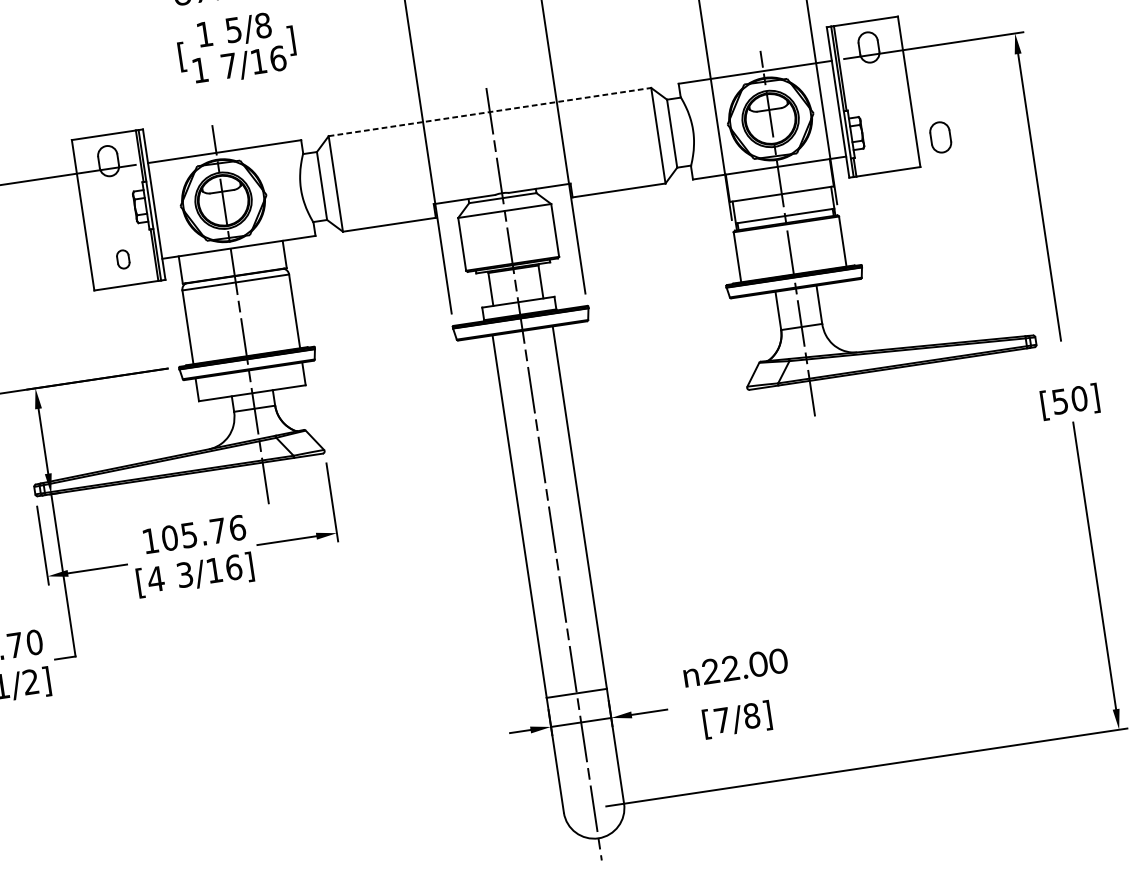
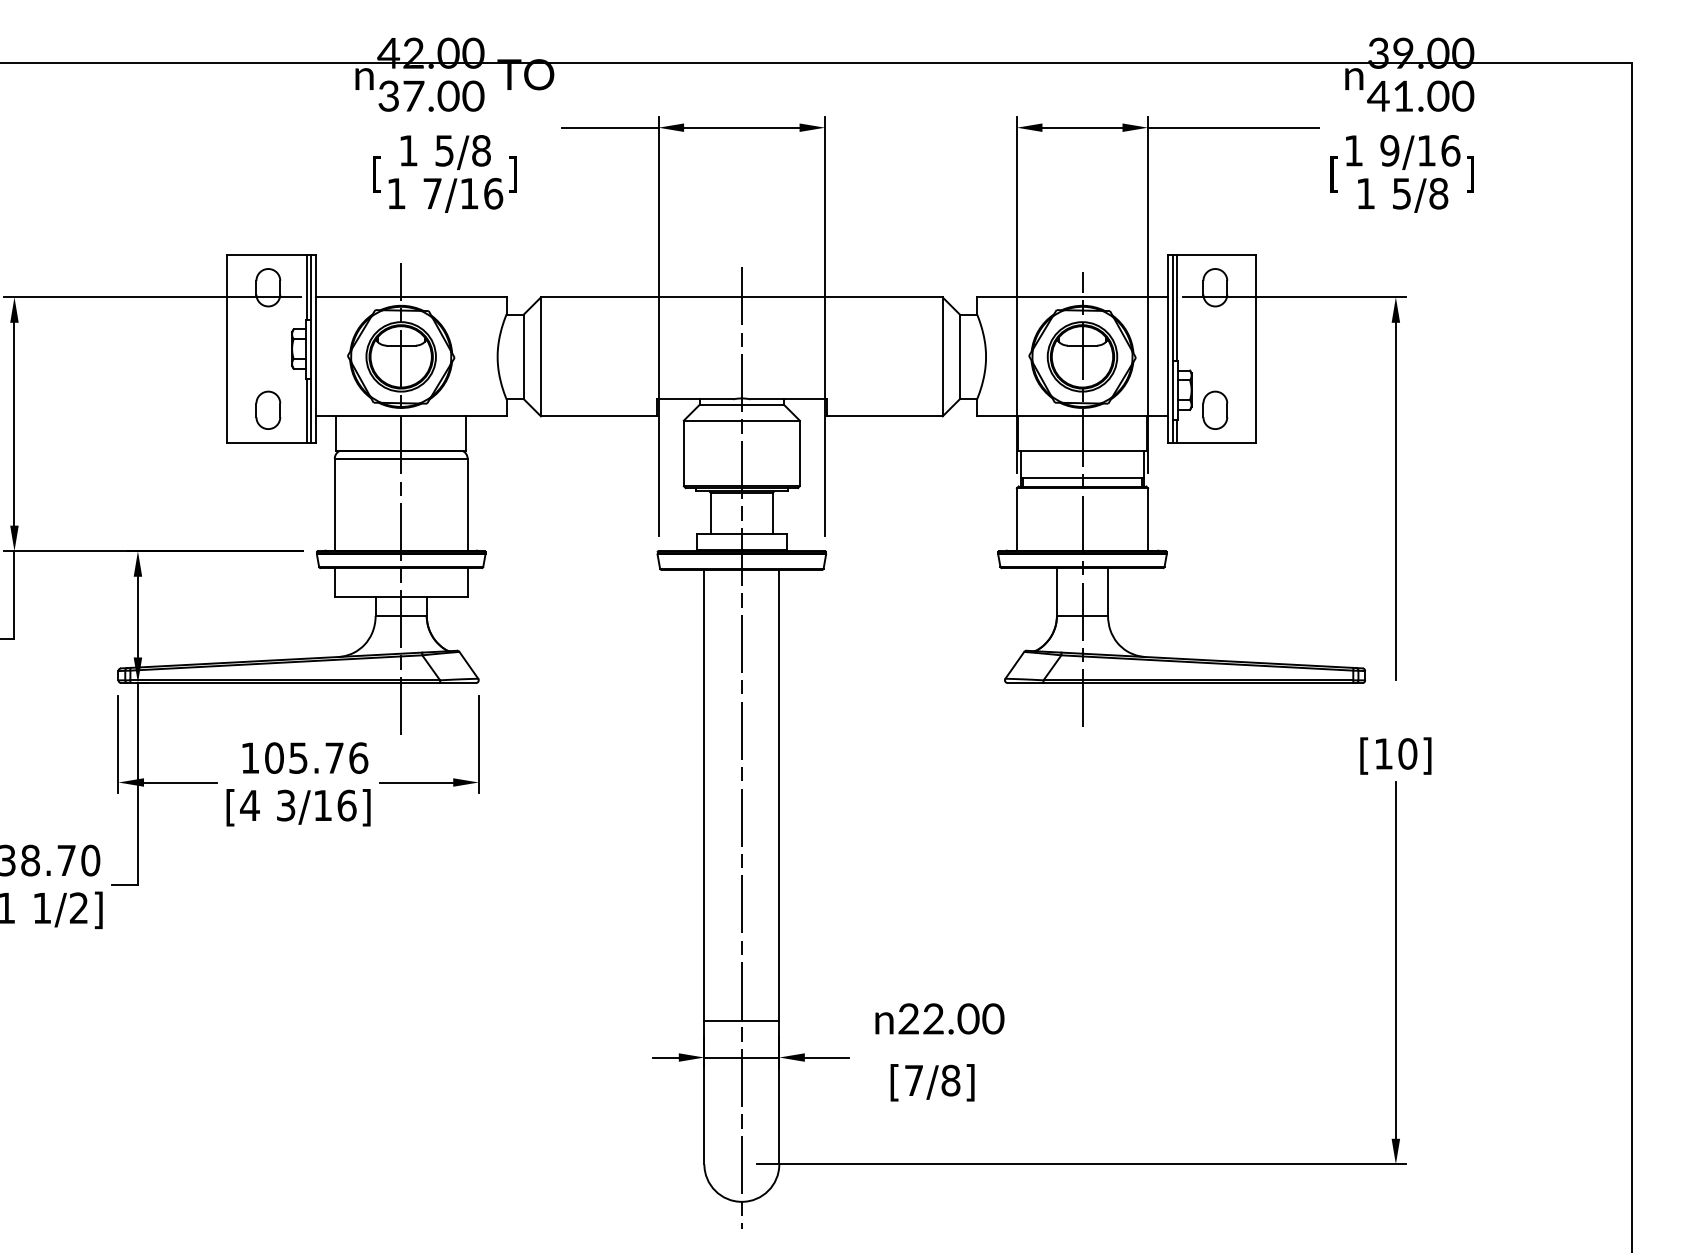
line: (489, 112) -> (741, 297), dashed -> solid
part: (940, 136) -> (1215, 409), moved
part: (123, 258) -> (268, 409), size x1.67
text: (1059, 401) -> (1383, 753), [50] -> [10]

